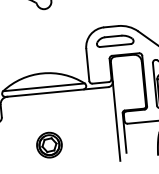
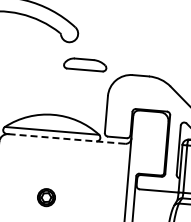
part: (115, 40) -> (85, 64), moved
line: (57, 91) -> (66, 138), solid -> dashed
part: (49, 144) -> (46, 197), size x0.6

